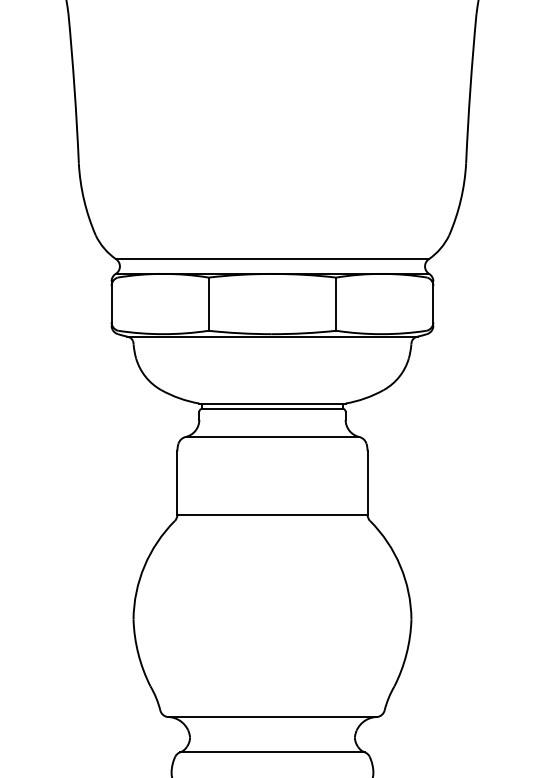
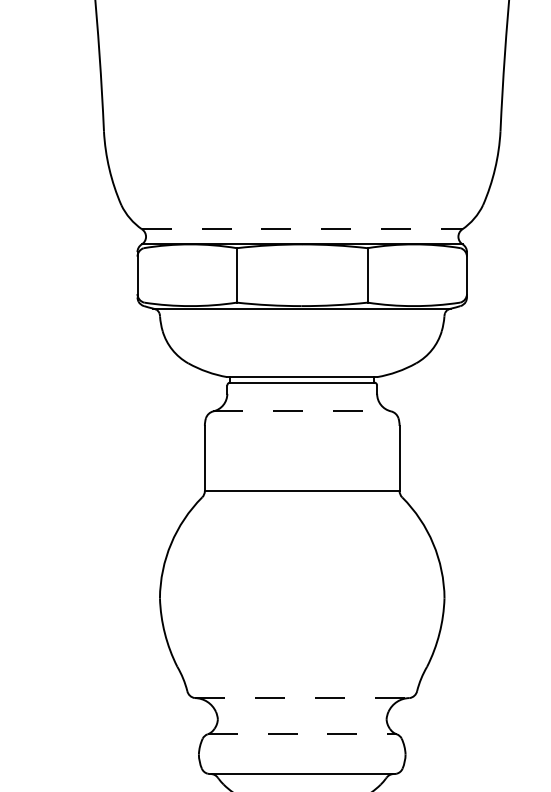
line: (272, 258) -> (302, 228), solid -> dashed
line: (272, 436) -> (302, 410), solid -> dashed
line: (272, 716) -> (302, 697), solid -> dashed
line: (272, 752) -> (302, 734), solid -> dashed

